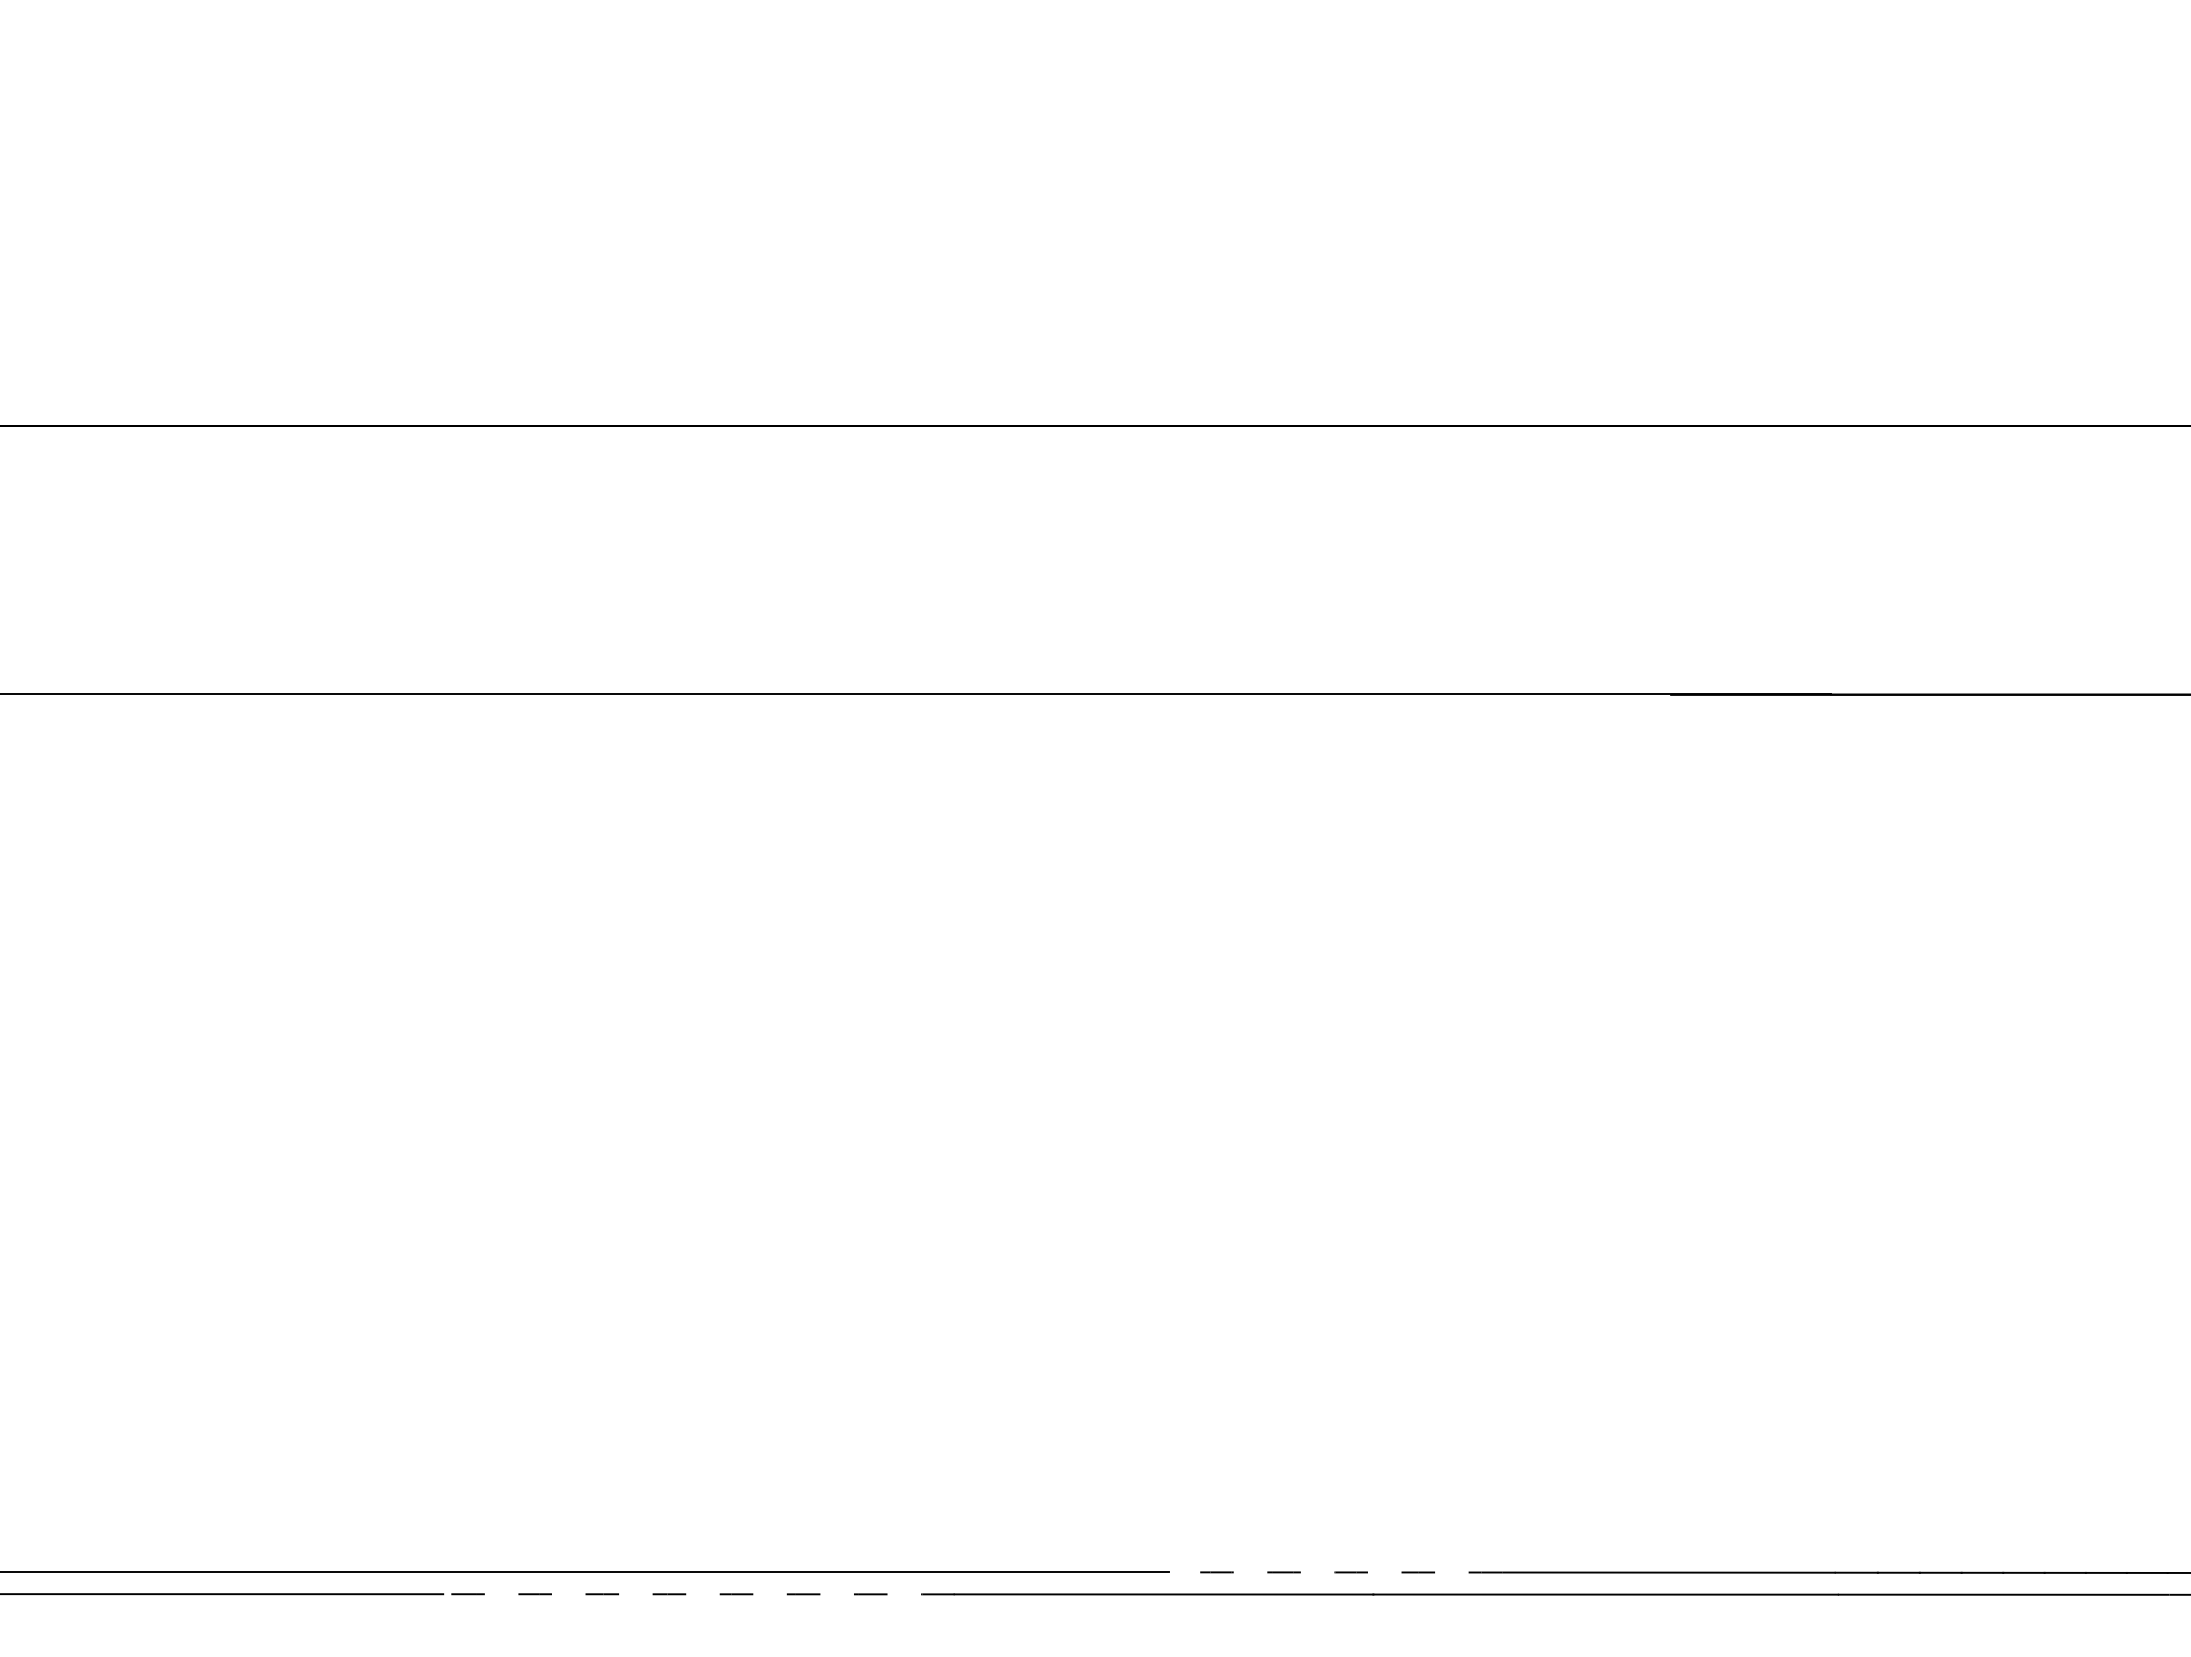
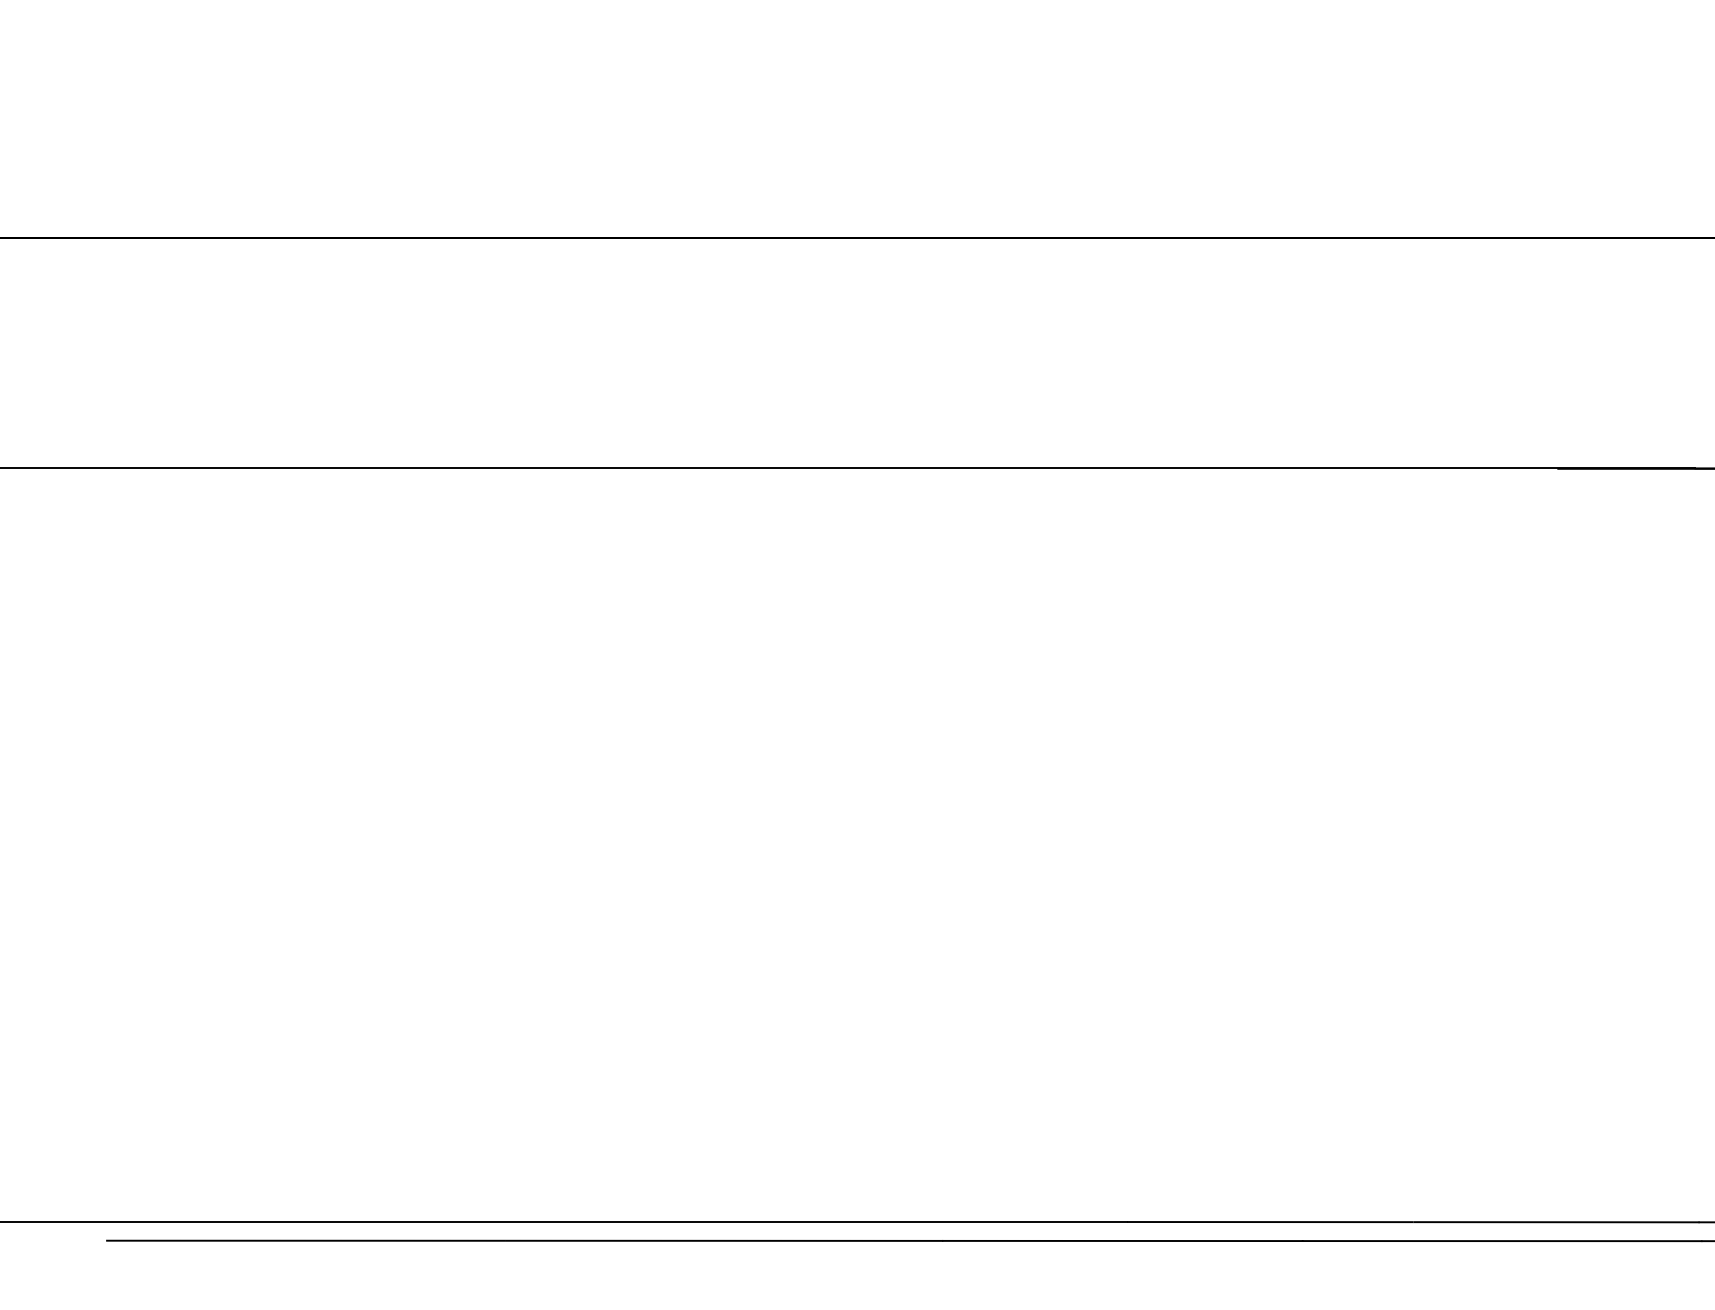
arc: (1335, 1572) -> (1270, 1222), dashed -> solid
arc: (699, 1594) -> (724, 1241), dashed -> solid

